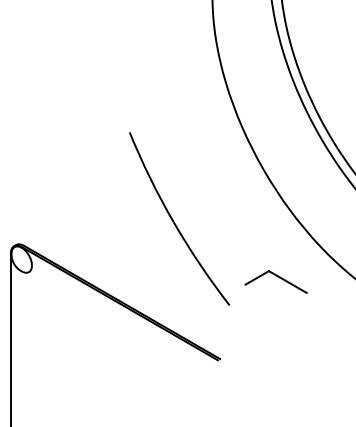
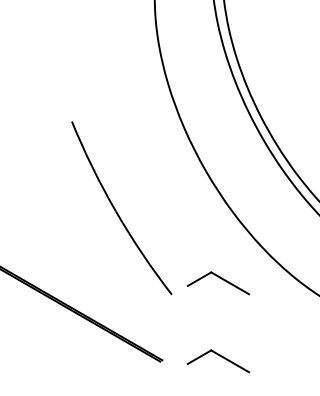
part: (179, 218) -> (121, 207), moved
part: (275, 359) -> (217, 360), added

